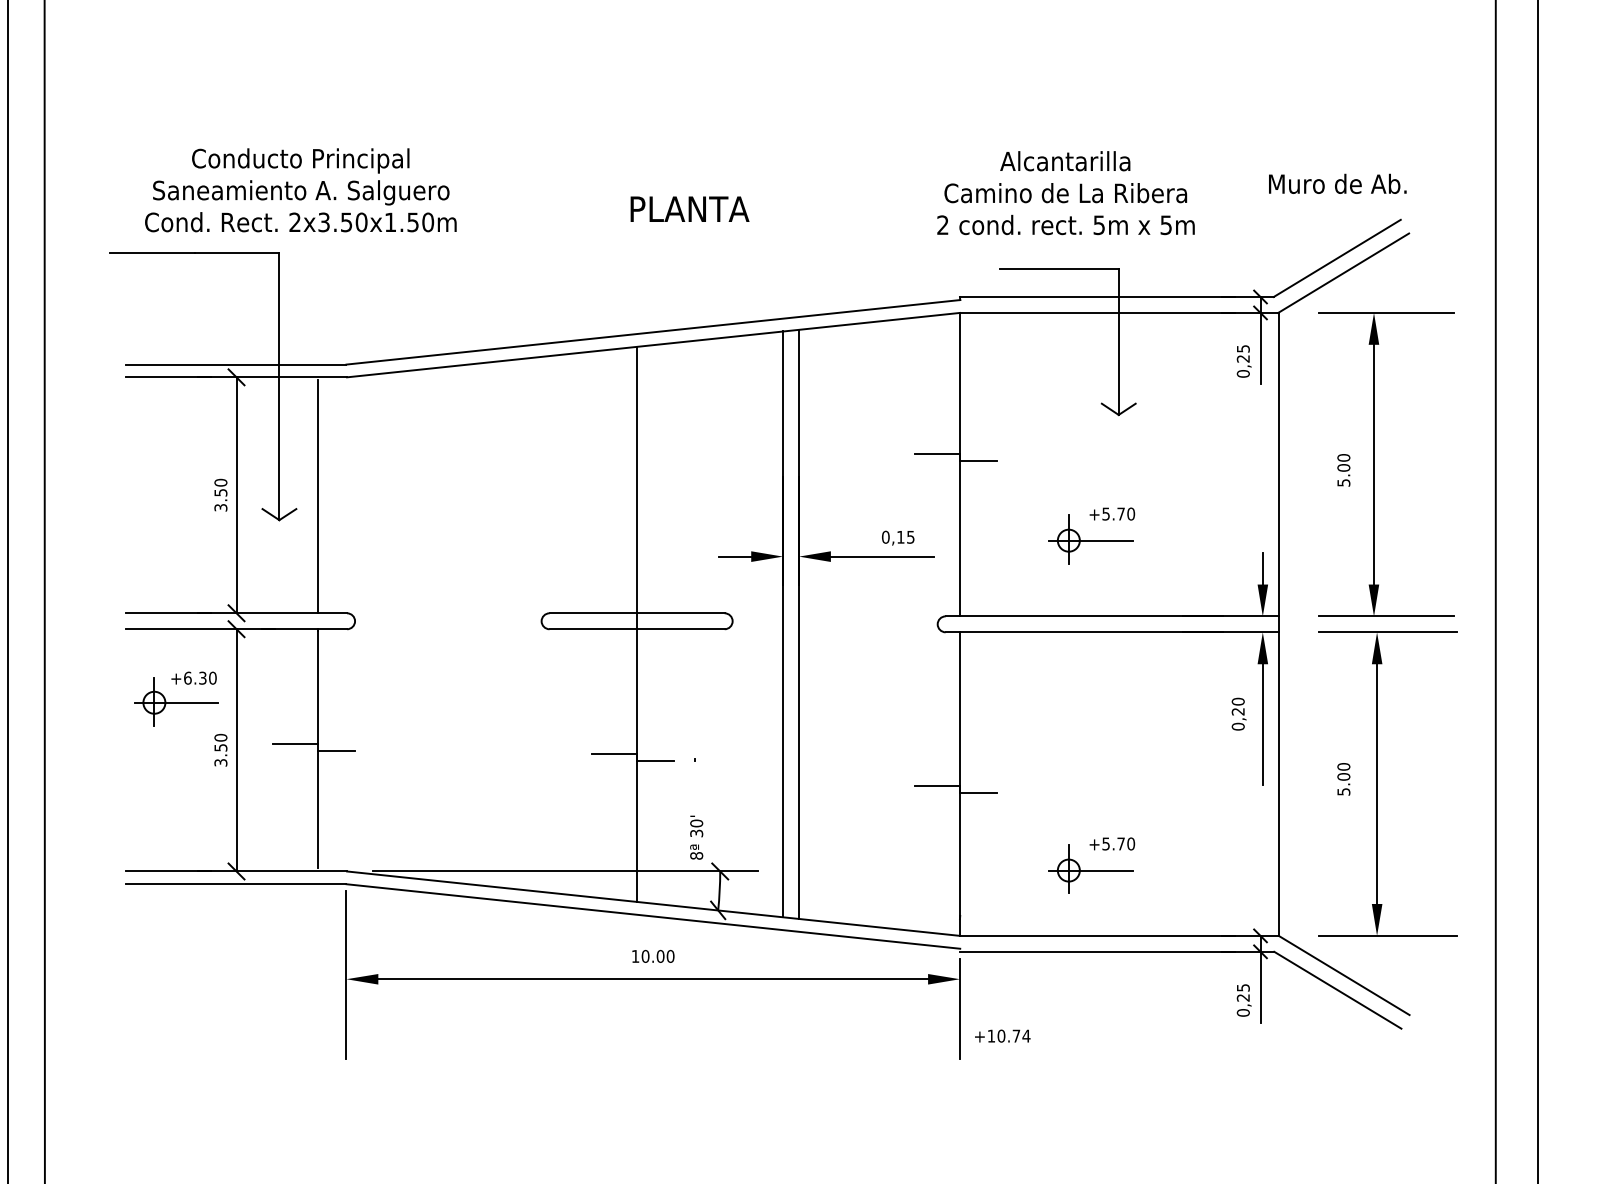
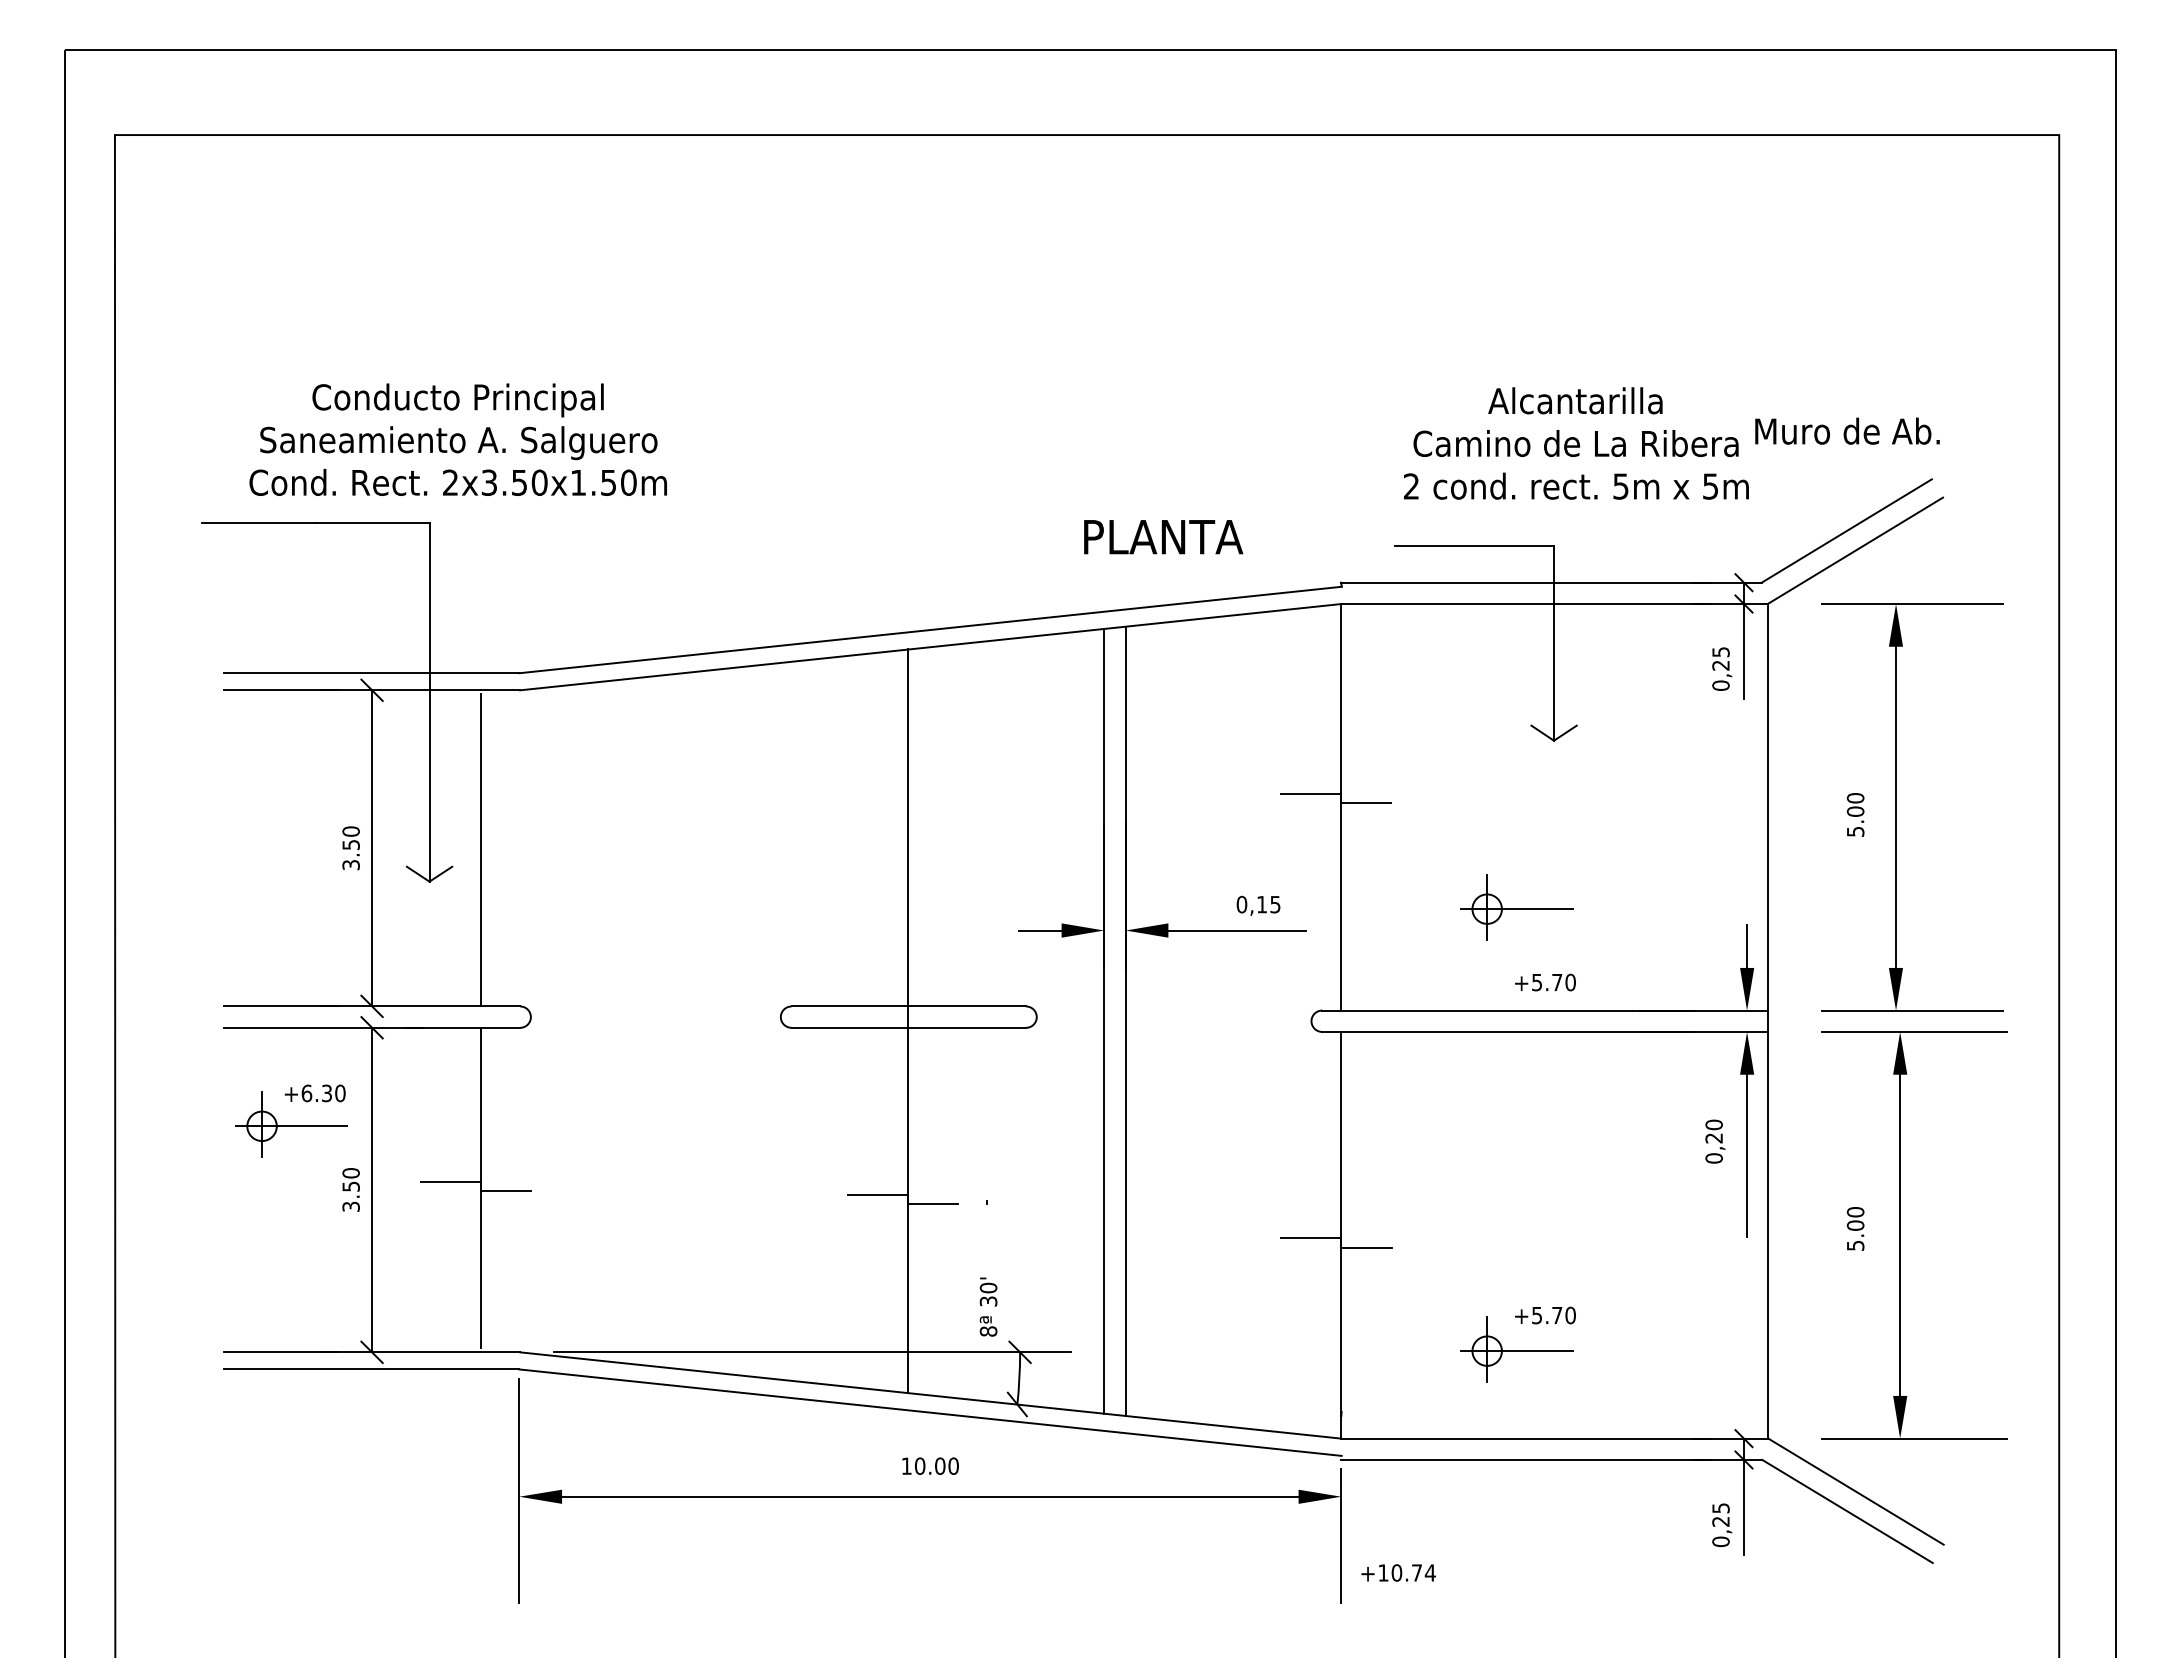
text: (1066, 193) -> (1576, 443), moved
text: (689, 209) -> (1163, 537), moved
text: (1112, 514) -> (1545, 982), moved

